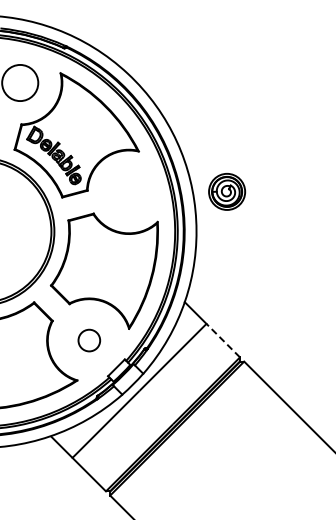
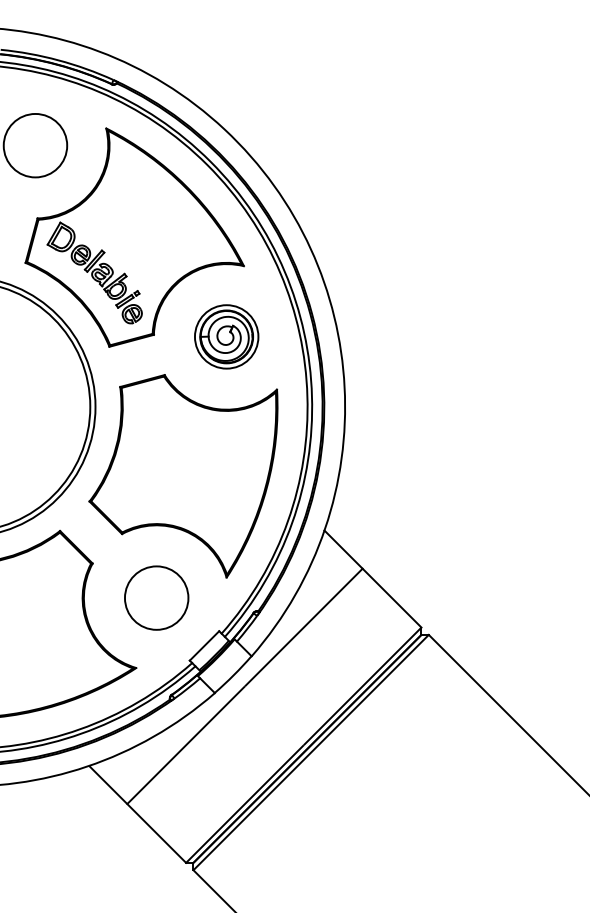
part: (227, 191) -> (227, 336), moved
circle: (89, 340) -> (157, 597), size x1.67
line: (223, 340) -> (392, 597), dashed -> solid

